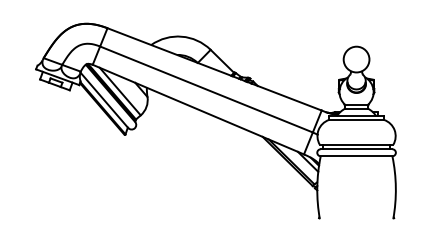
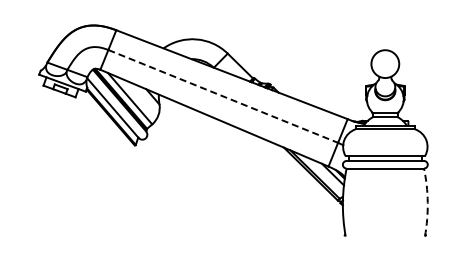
line: (206, 89) -> (223, 96), solid -> dashed
arc: (395, 187) -> (427, 202), solid -> dashed

